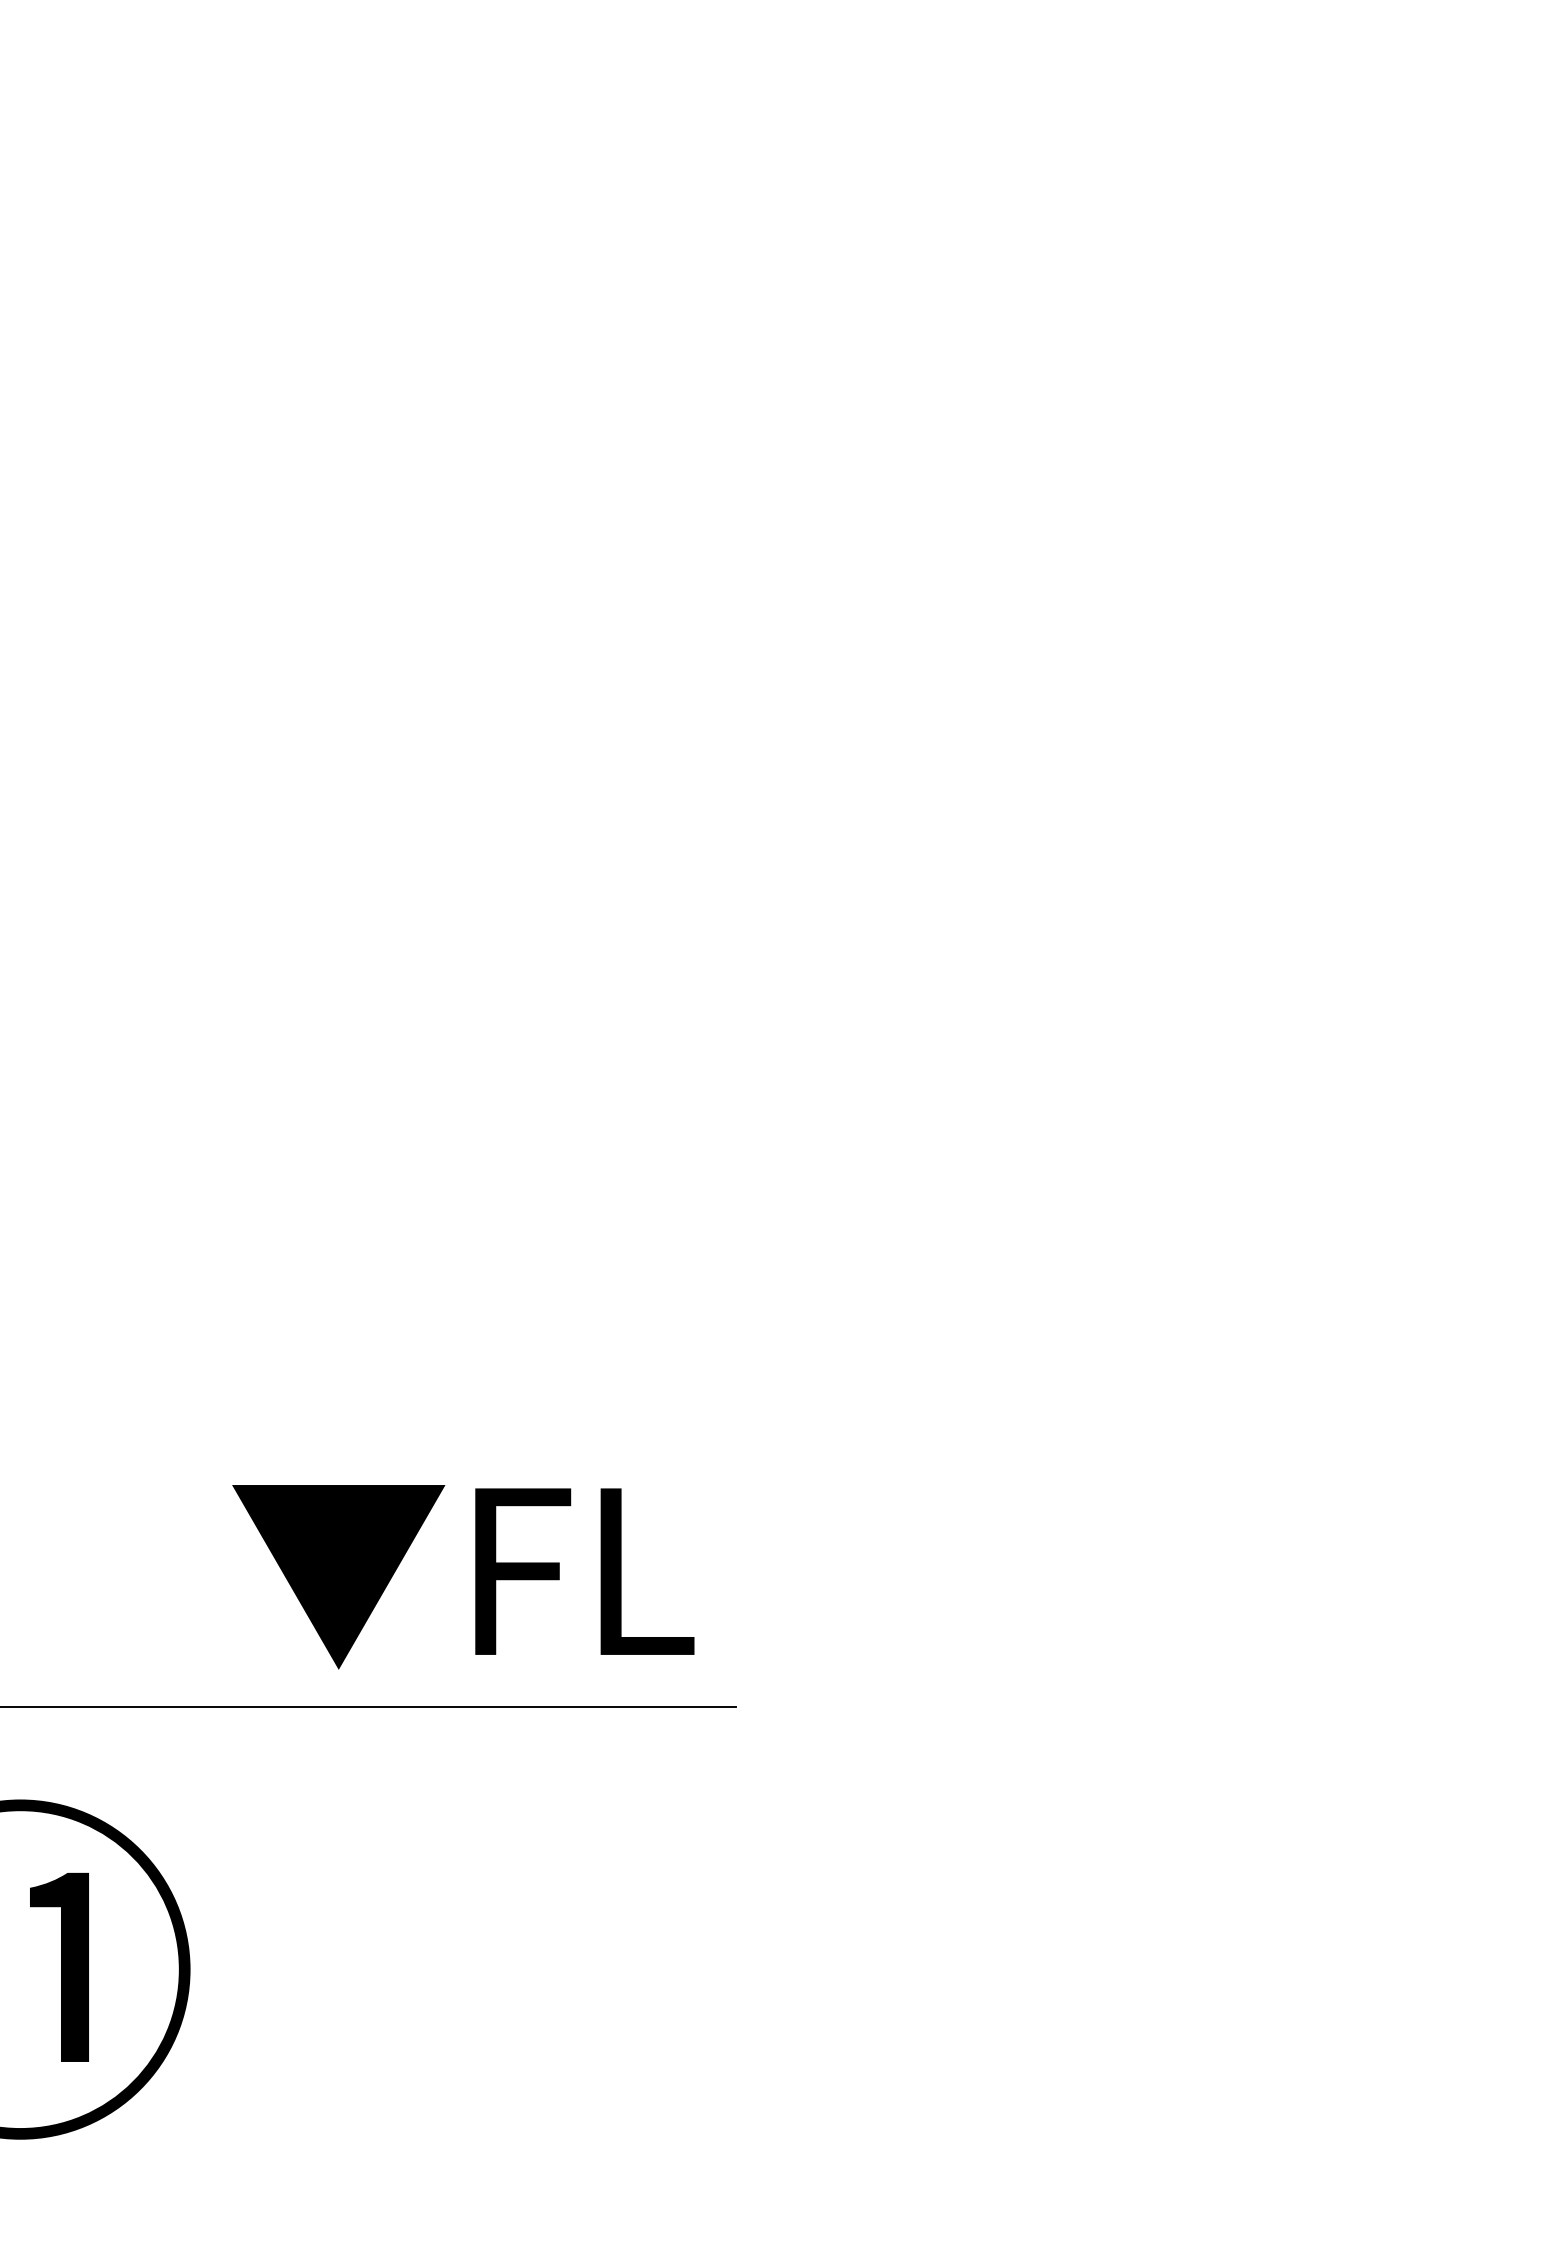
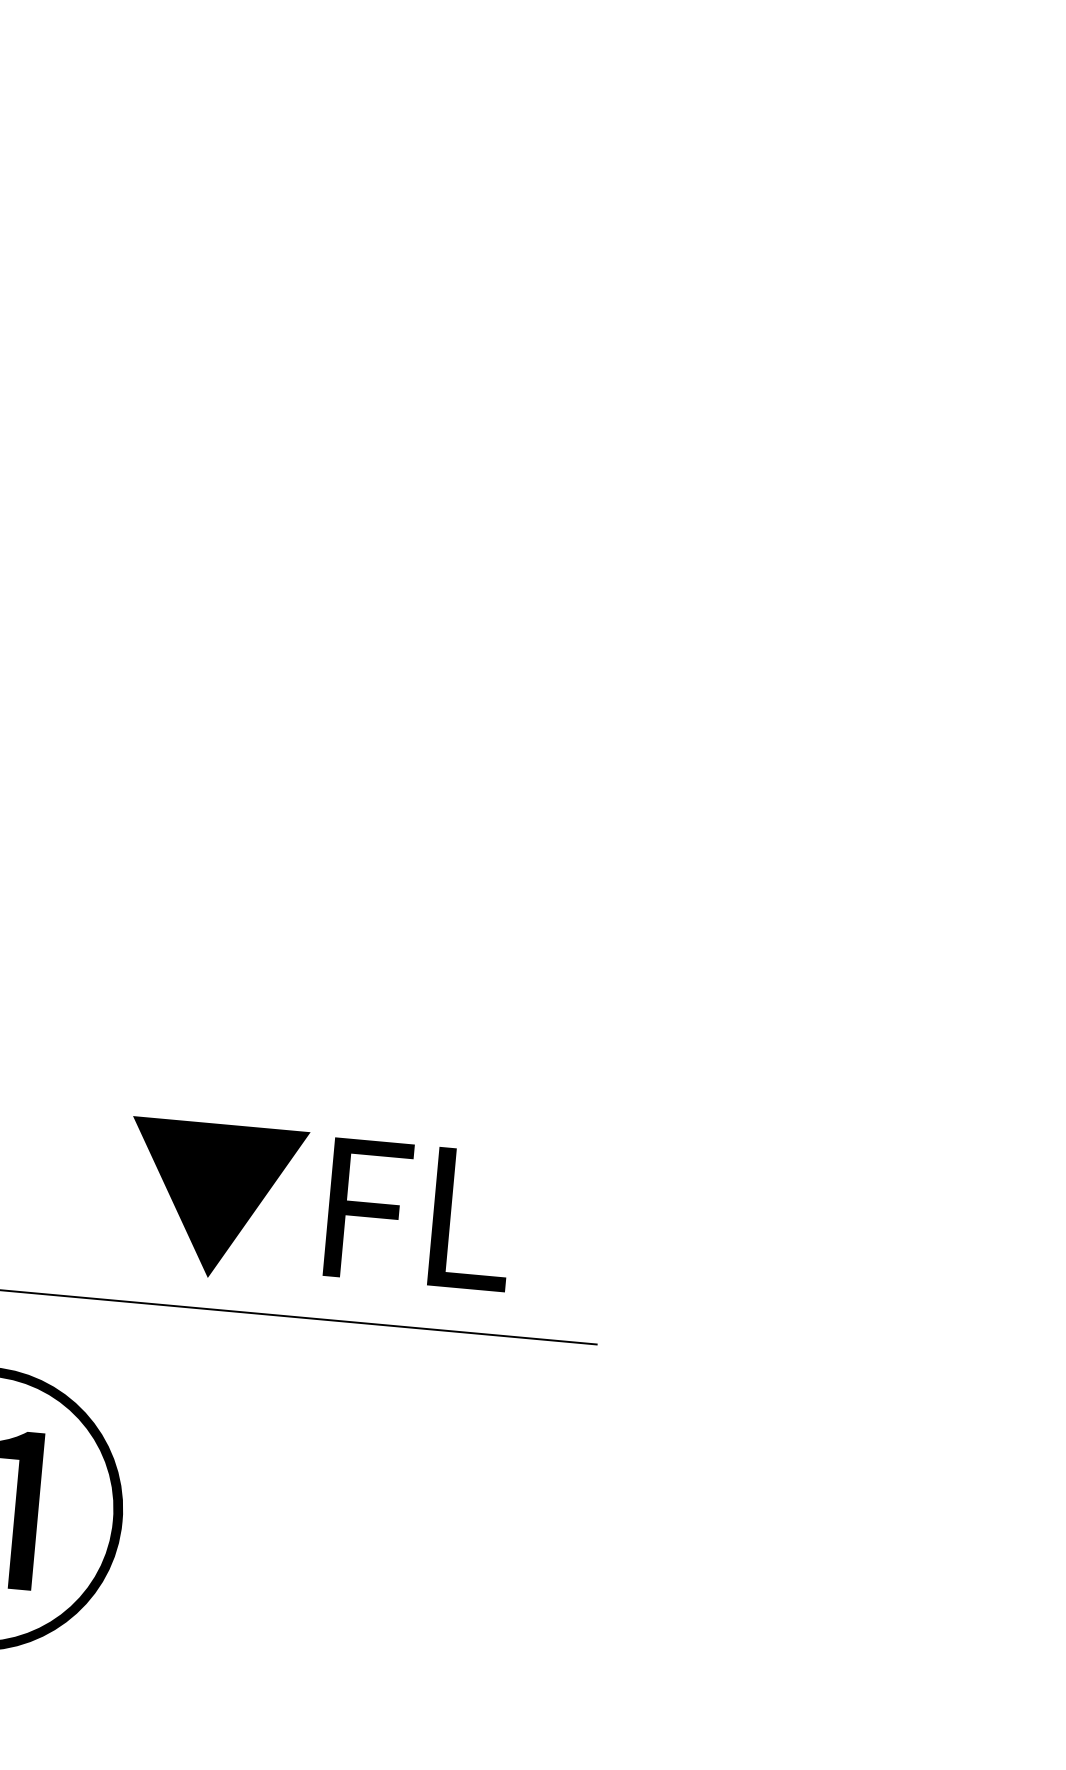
text: (463, 1577) -> (318, 1210), moved

